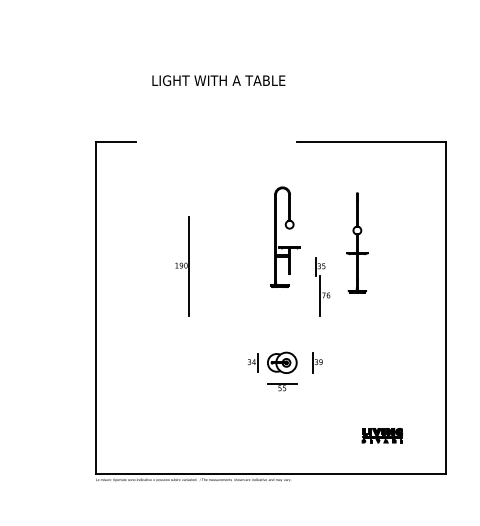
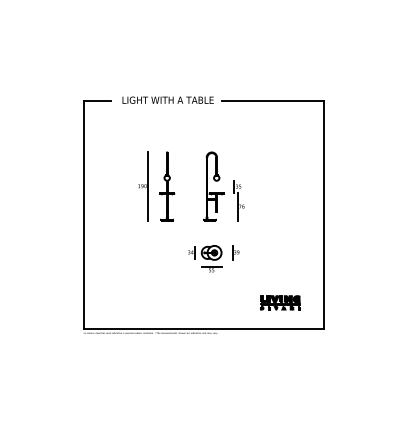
text: (217, 79) -> (167, 99), moved
part: (284, 236) -> (213, 186), moved
part: (357, 242) -> (167, 186), moved
part: (382, 435) -> (280, 302), size x1.43

